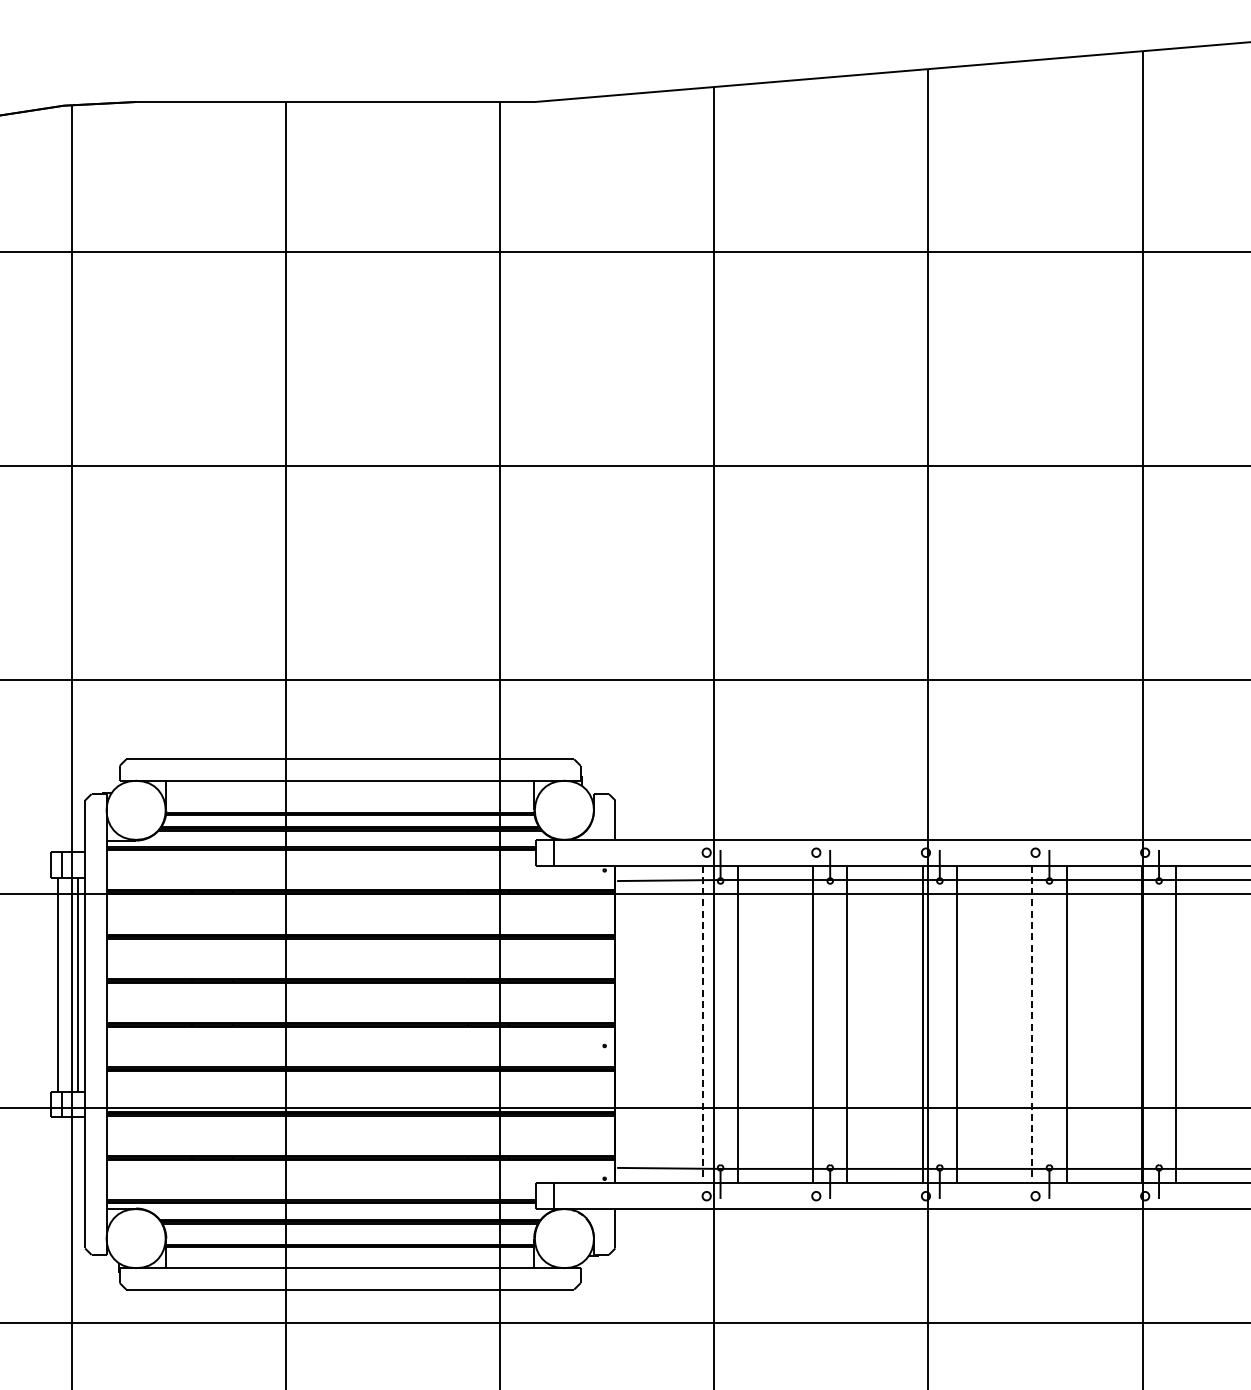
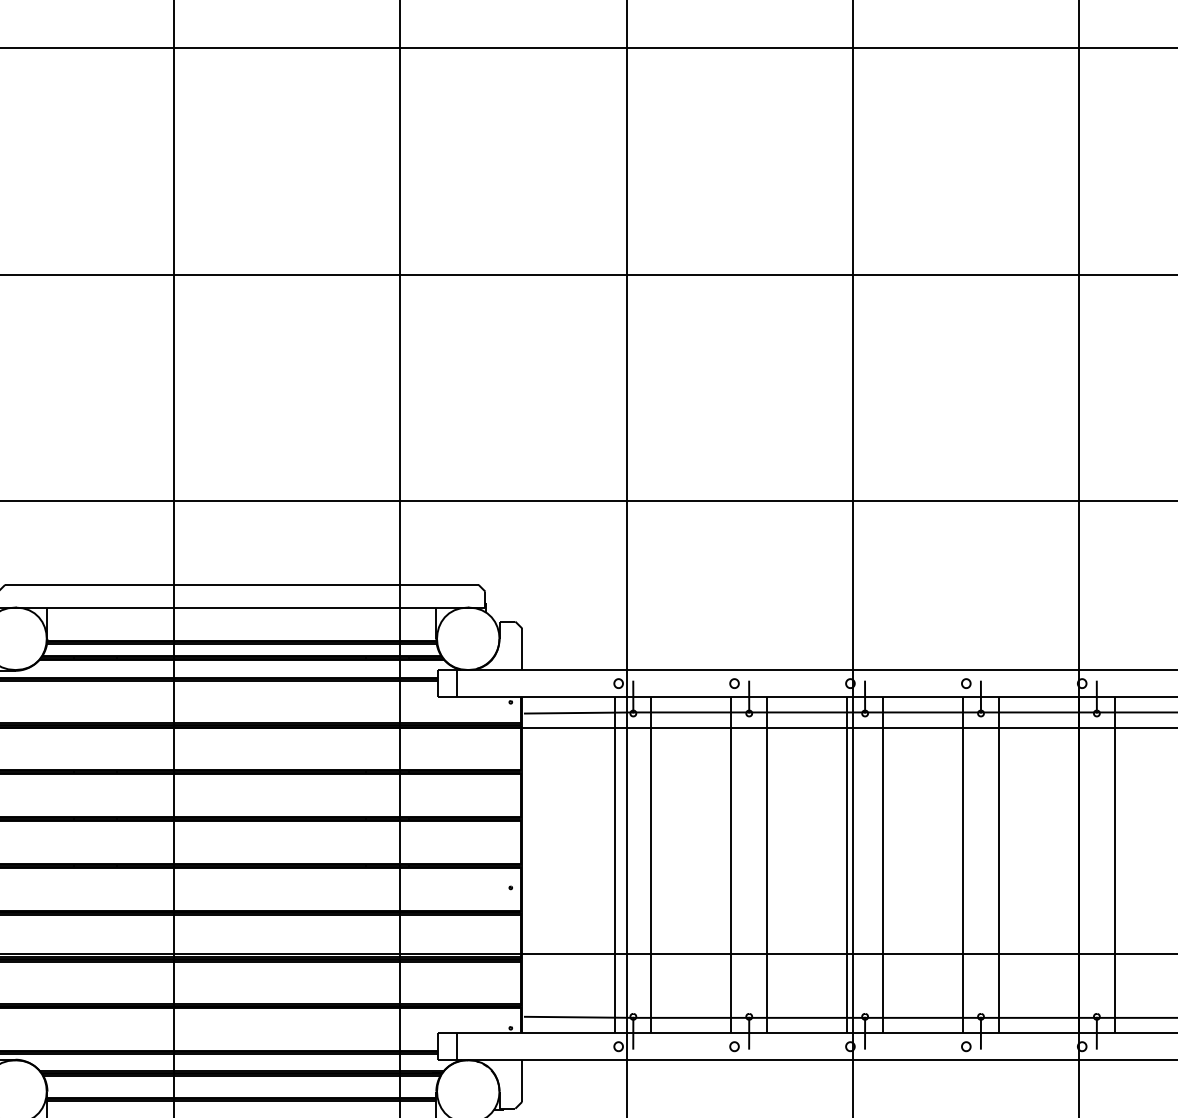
line: (703, 1024) -> (615, 865), dashed -> solid
line: (1032, 1024) -> (963, 865), dashed -> solid

